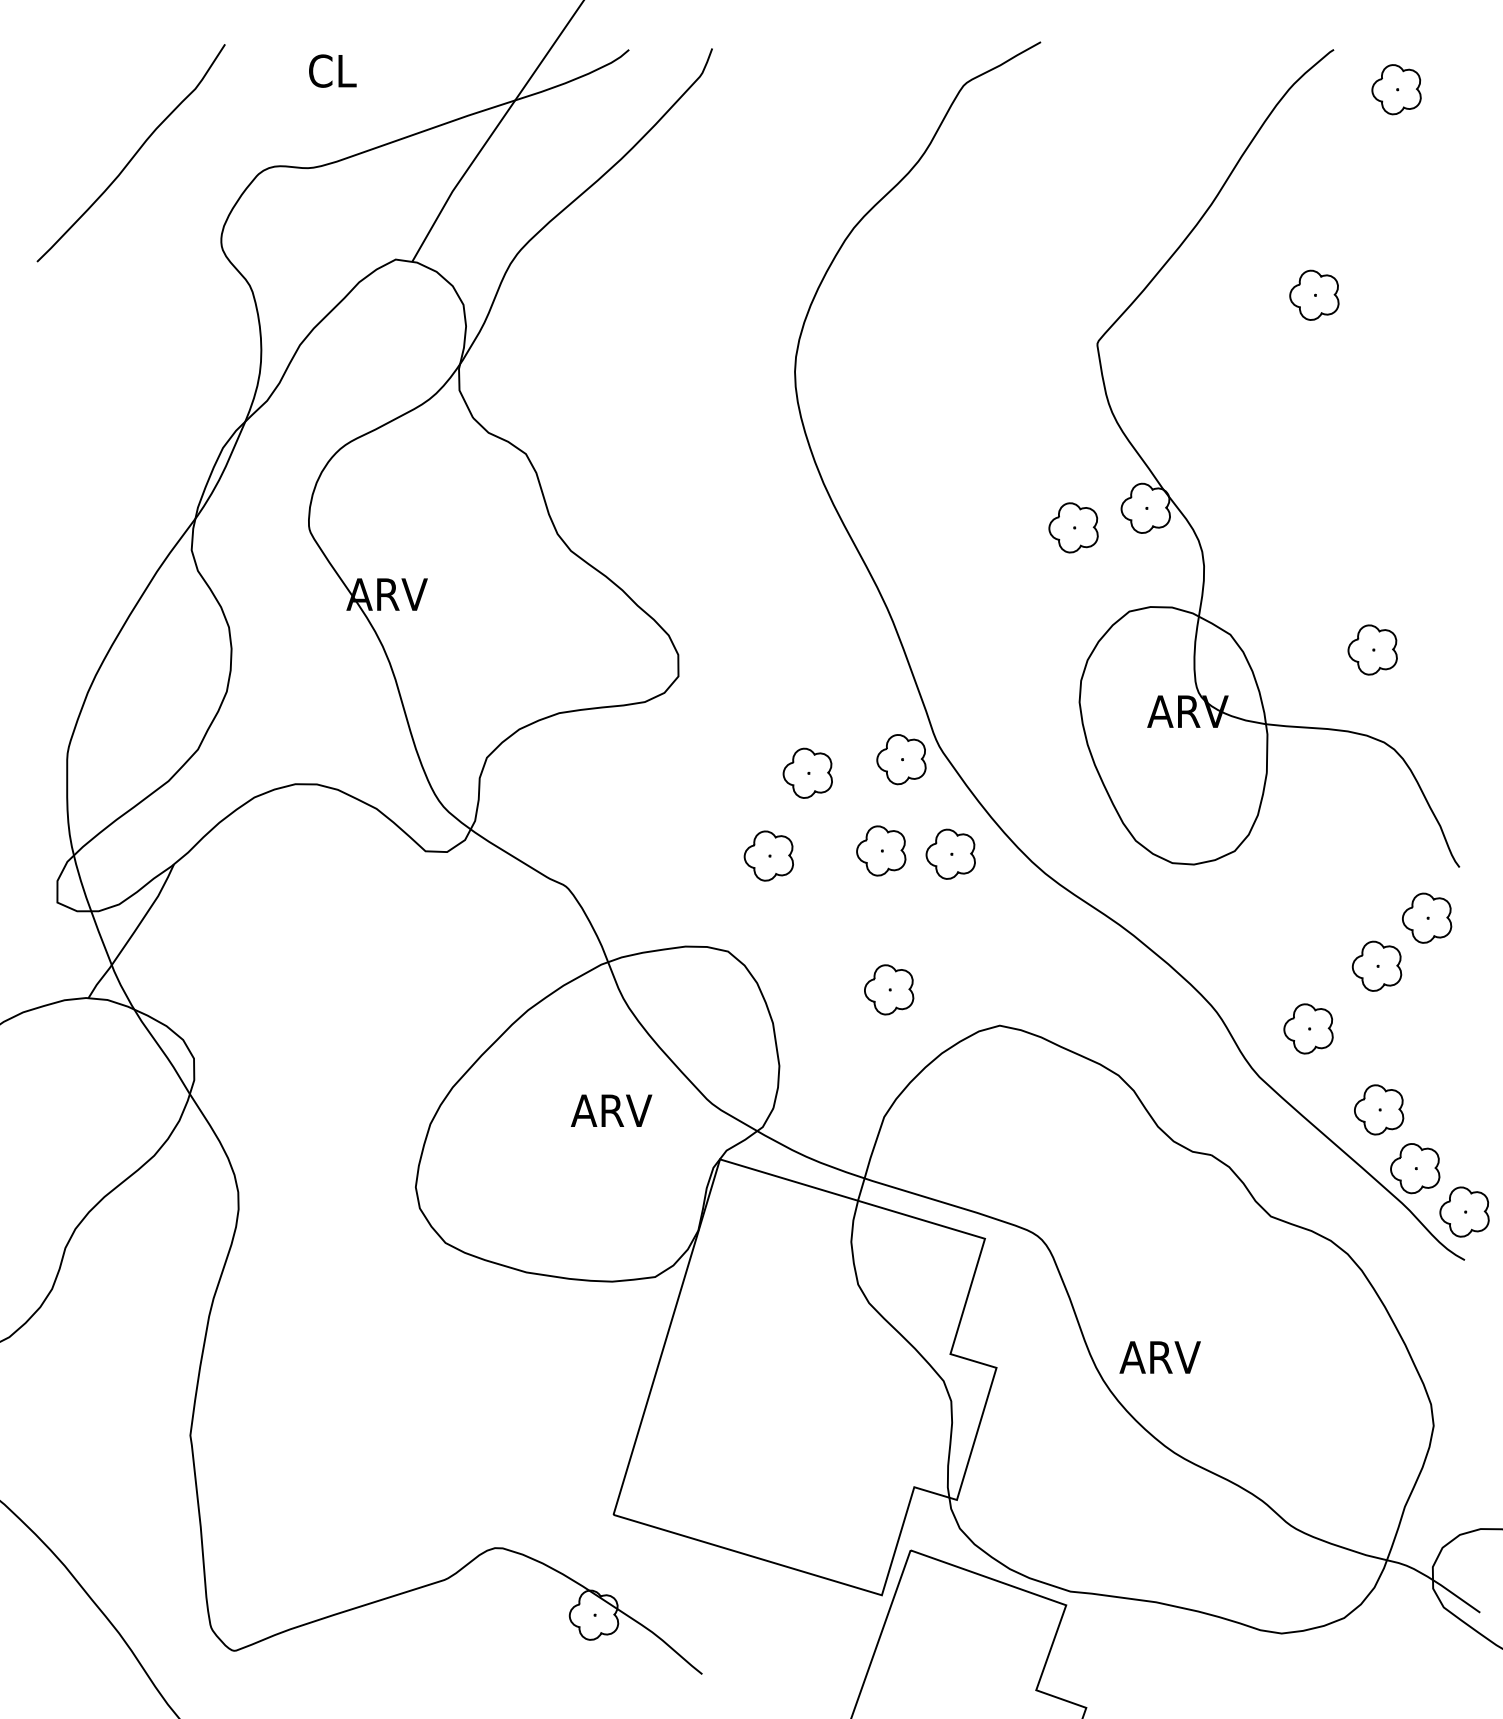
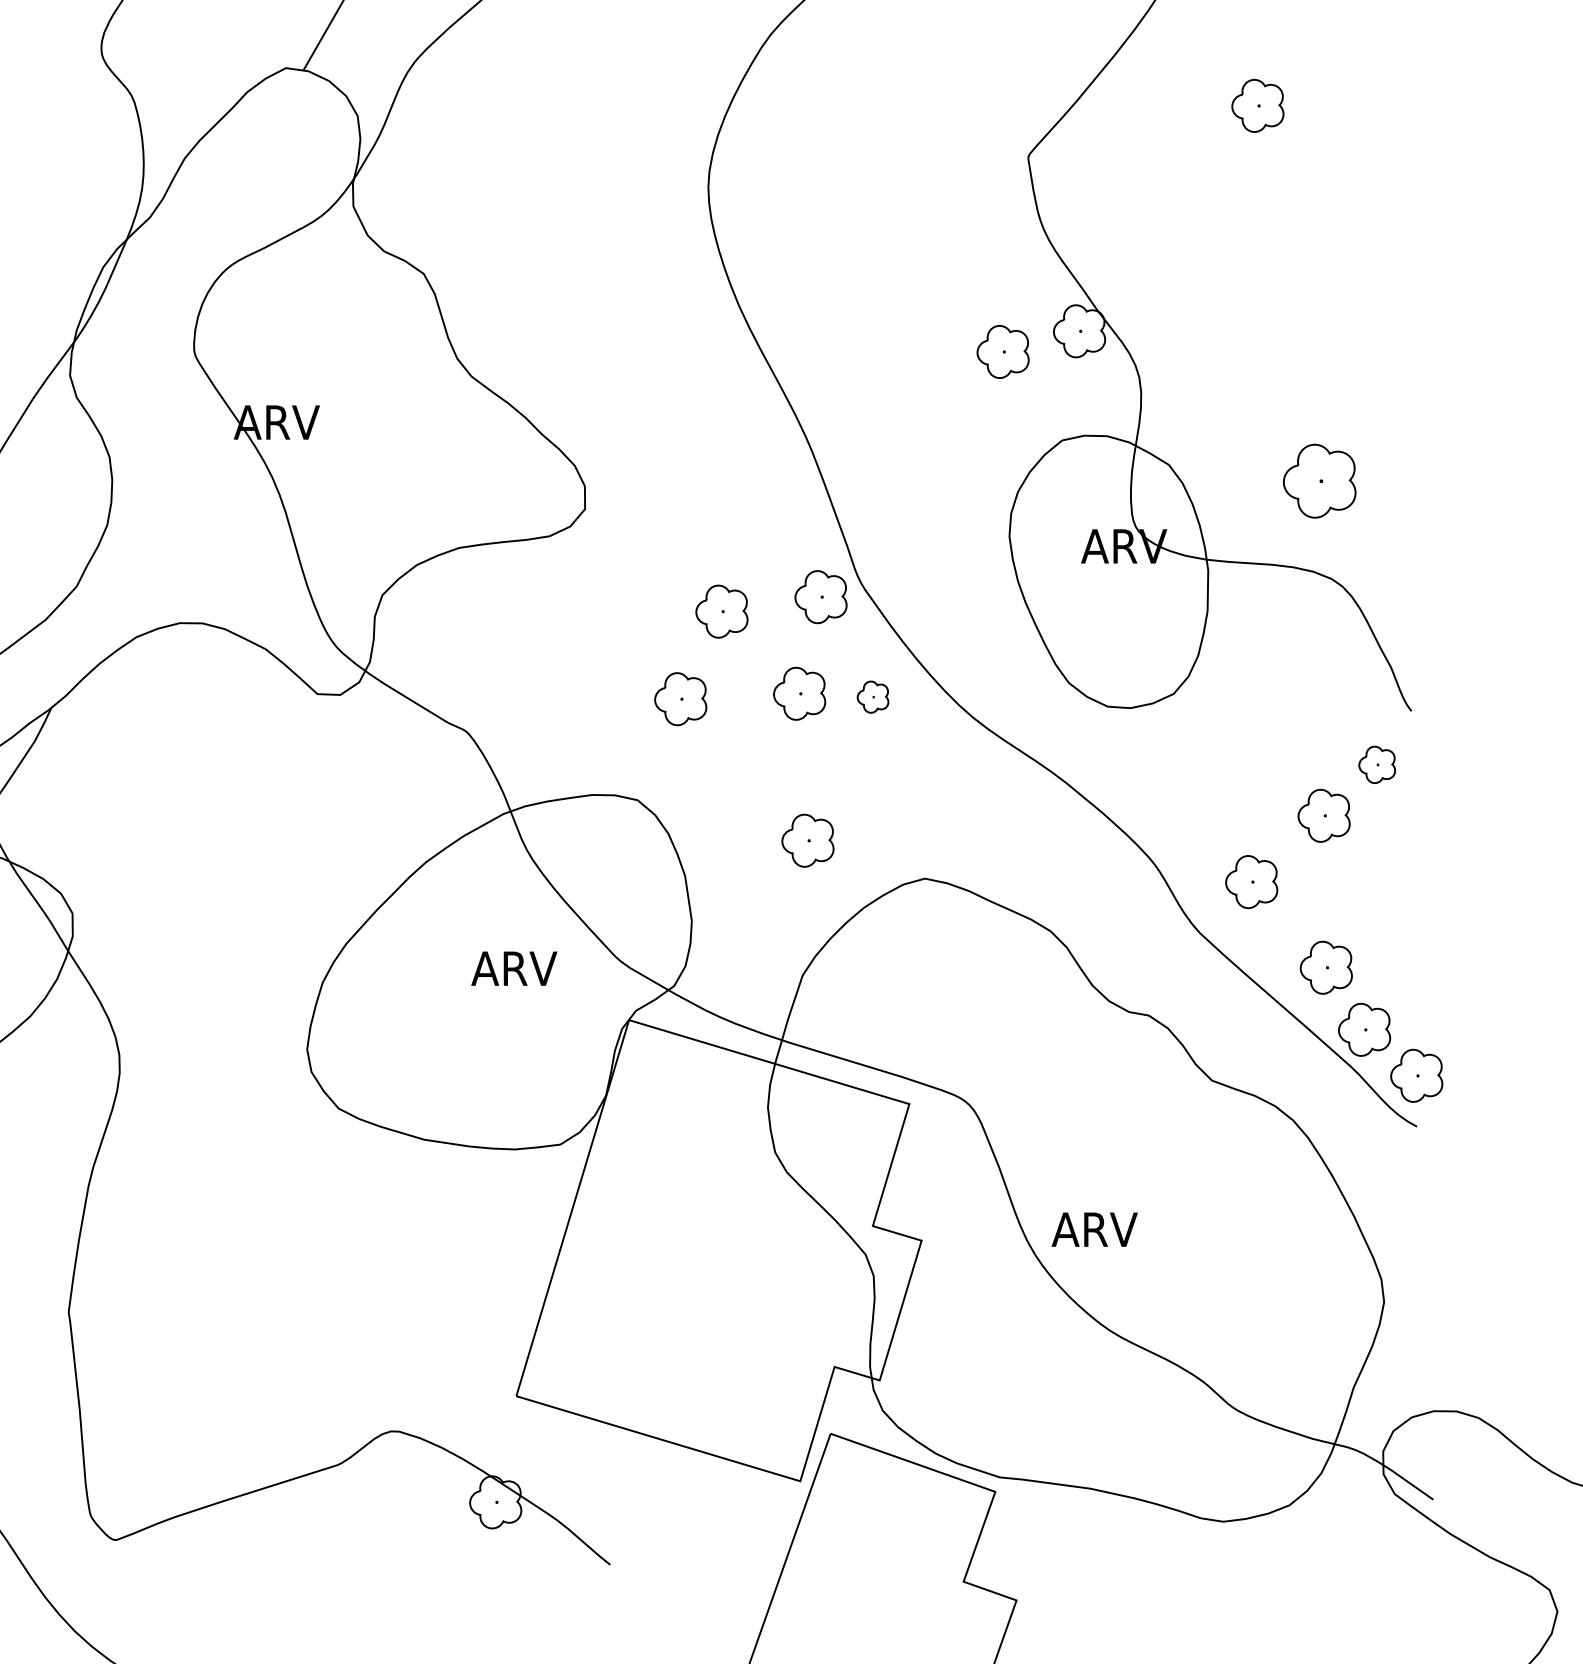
part: (1372, 649) -> (1319, 480), size x1.4
part: (950, 853) -> (872, 696), size x0.6
part: (1427, 917) -> (1377, 764), size x0.7

